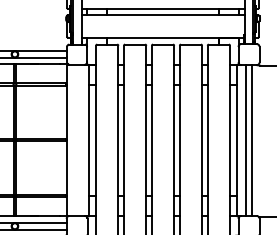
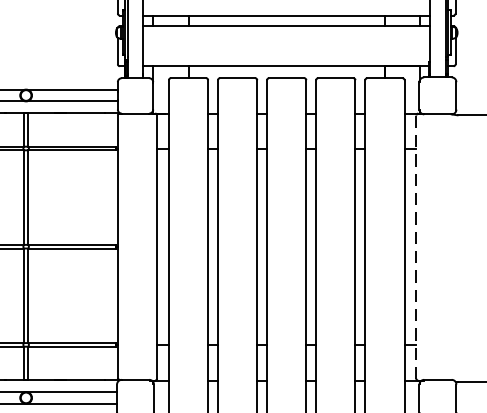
line: (236, 140) -> (415, 246), solid -> dashed
line: (246, 140) -> (433, 246), removed
line: (252, 140) -> (444, 246), removed

